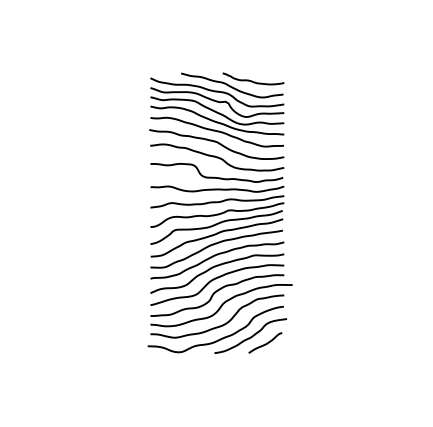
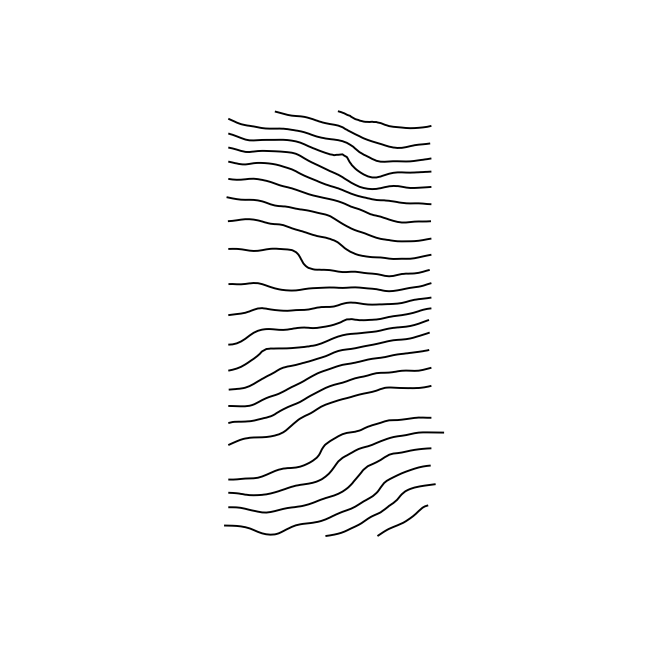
curve: (214, 280) -> (325, 425), removed

